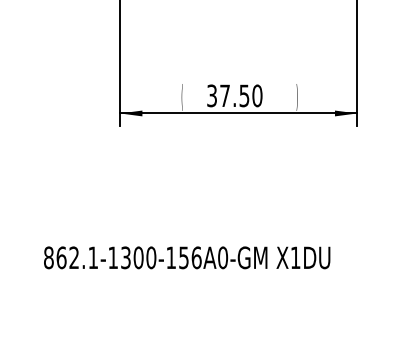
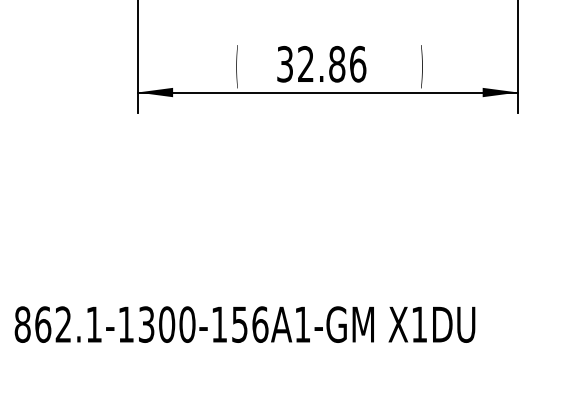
text: (241, 95) -> (332, 63), 37.50 -> 32.86
text: (223, 257) -> (303, 324), 862.1-1300-156A0-GM -> 862.1-1300-156A1-GM

